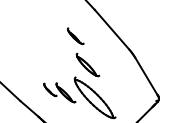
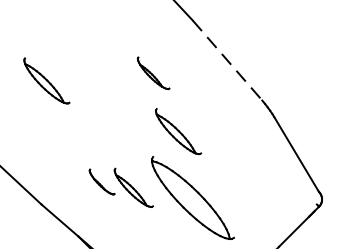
line: (112, 30) -> (228, 61), solid -> dashed
part: (22, 40) -> (45, 81), added

